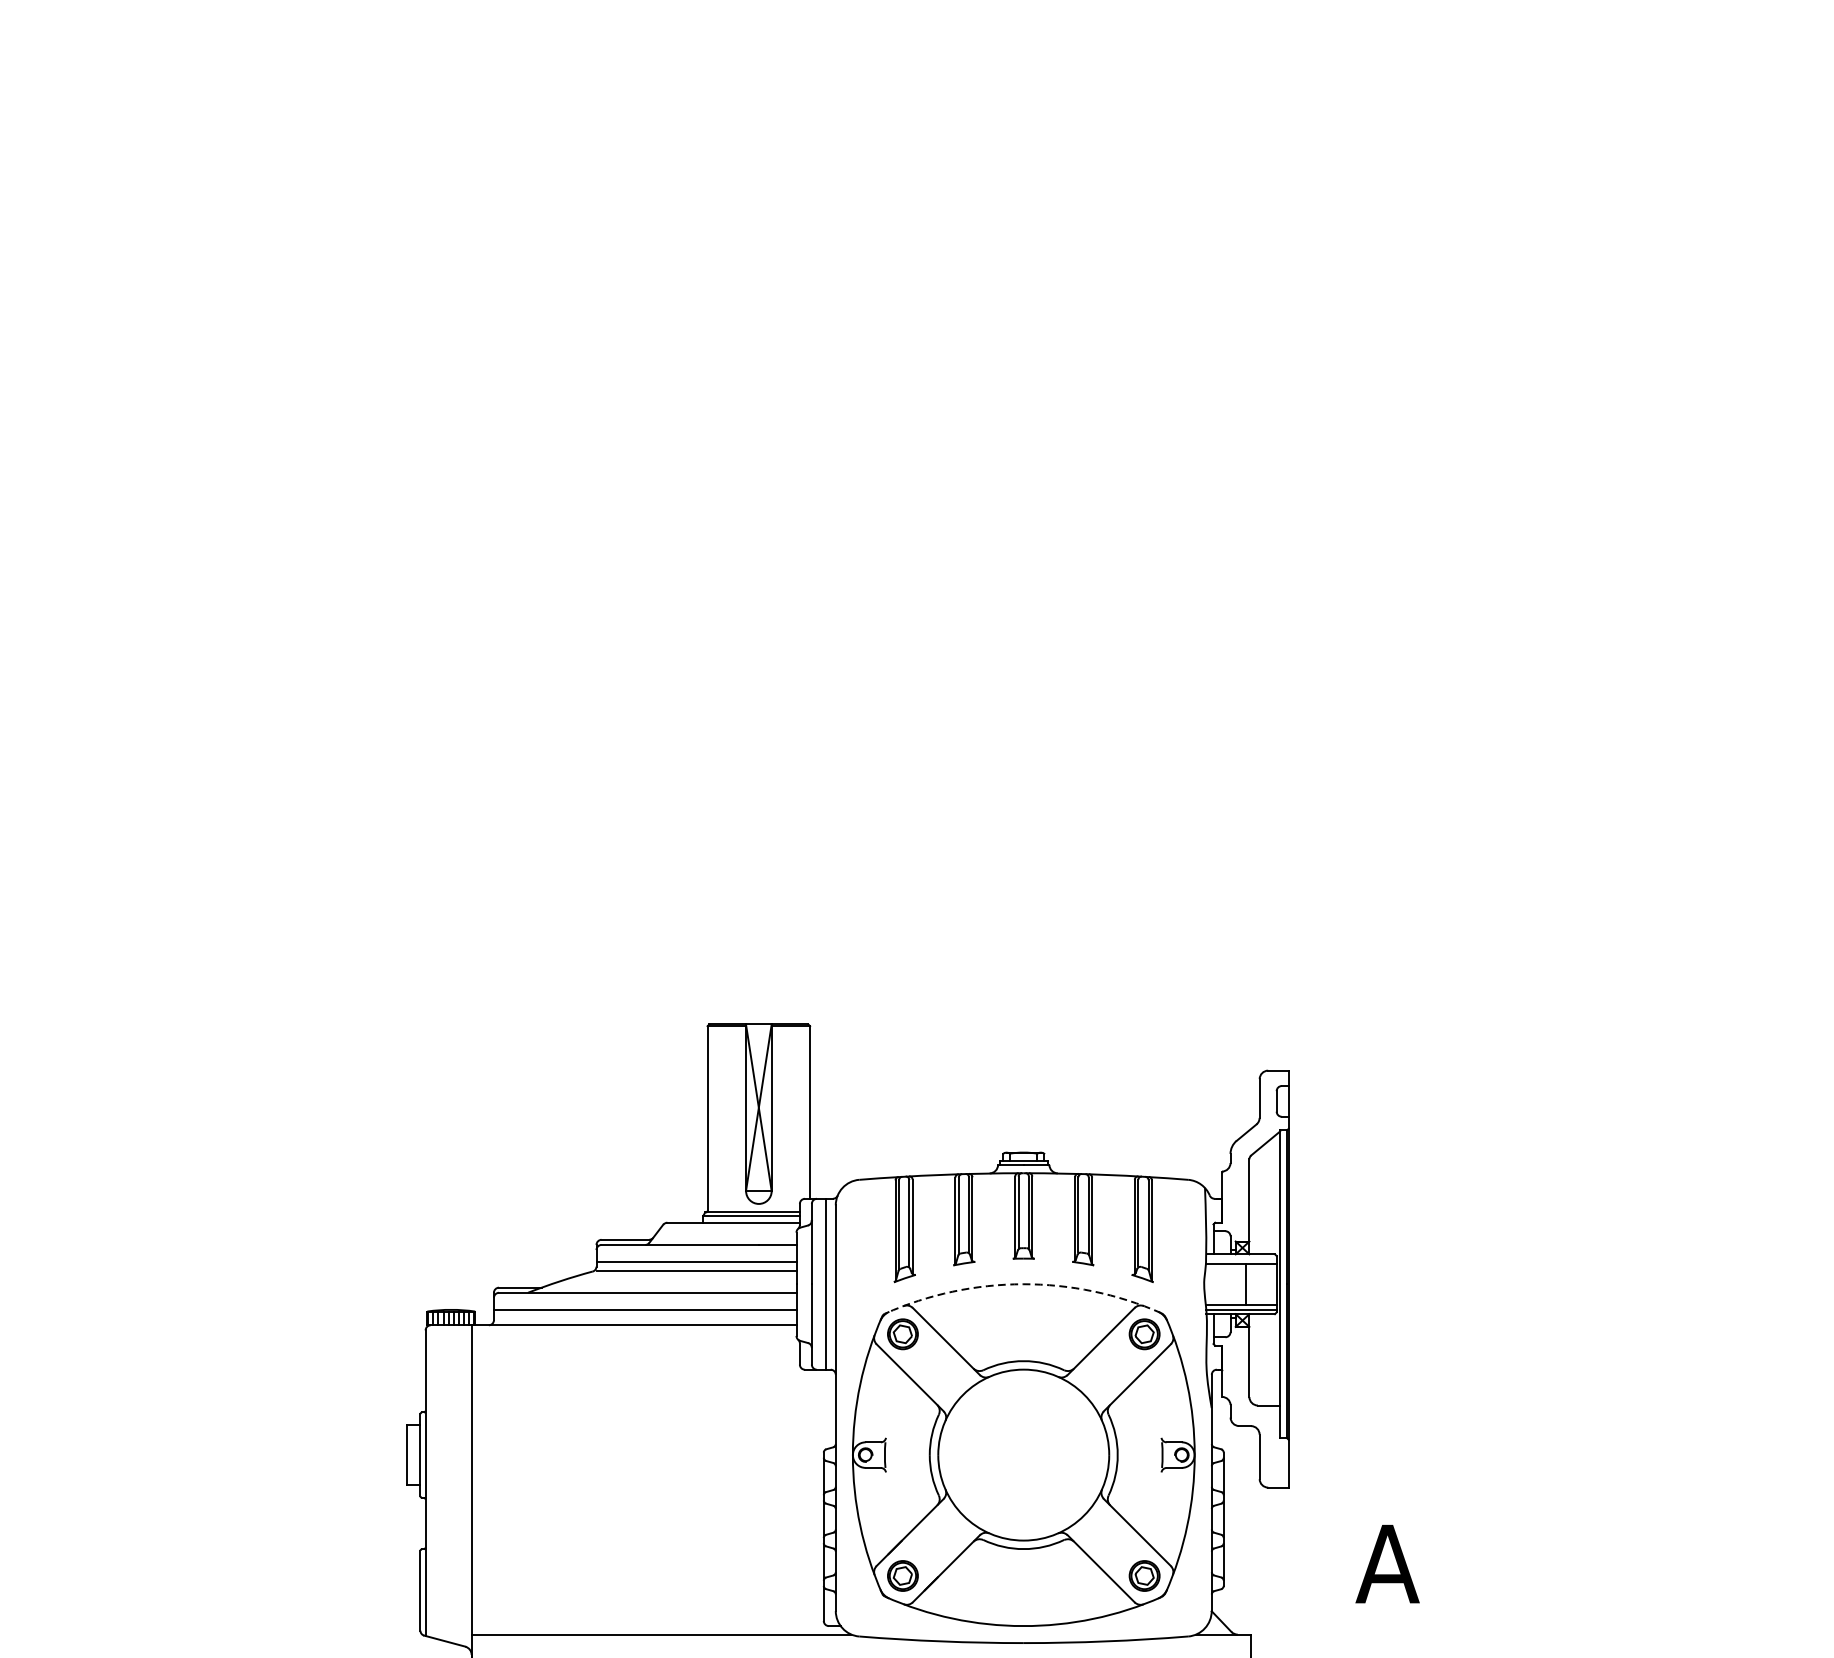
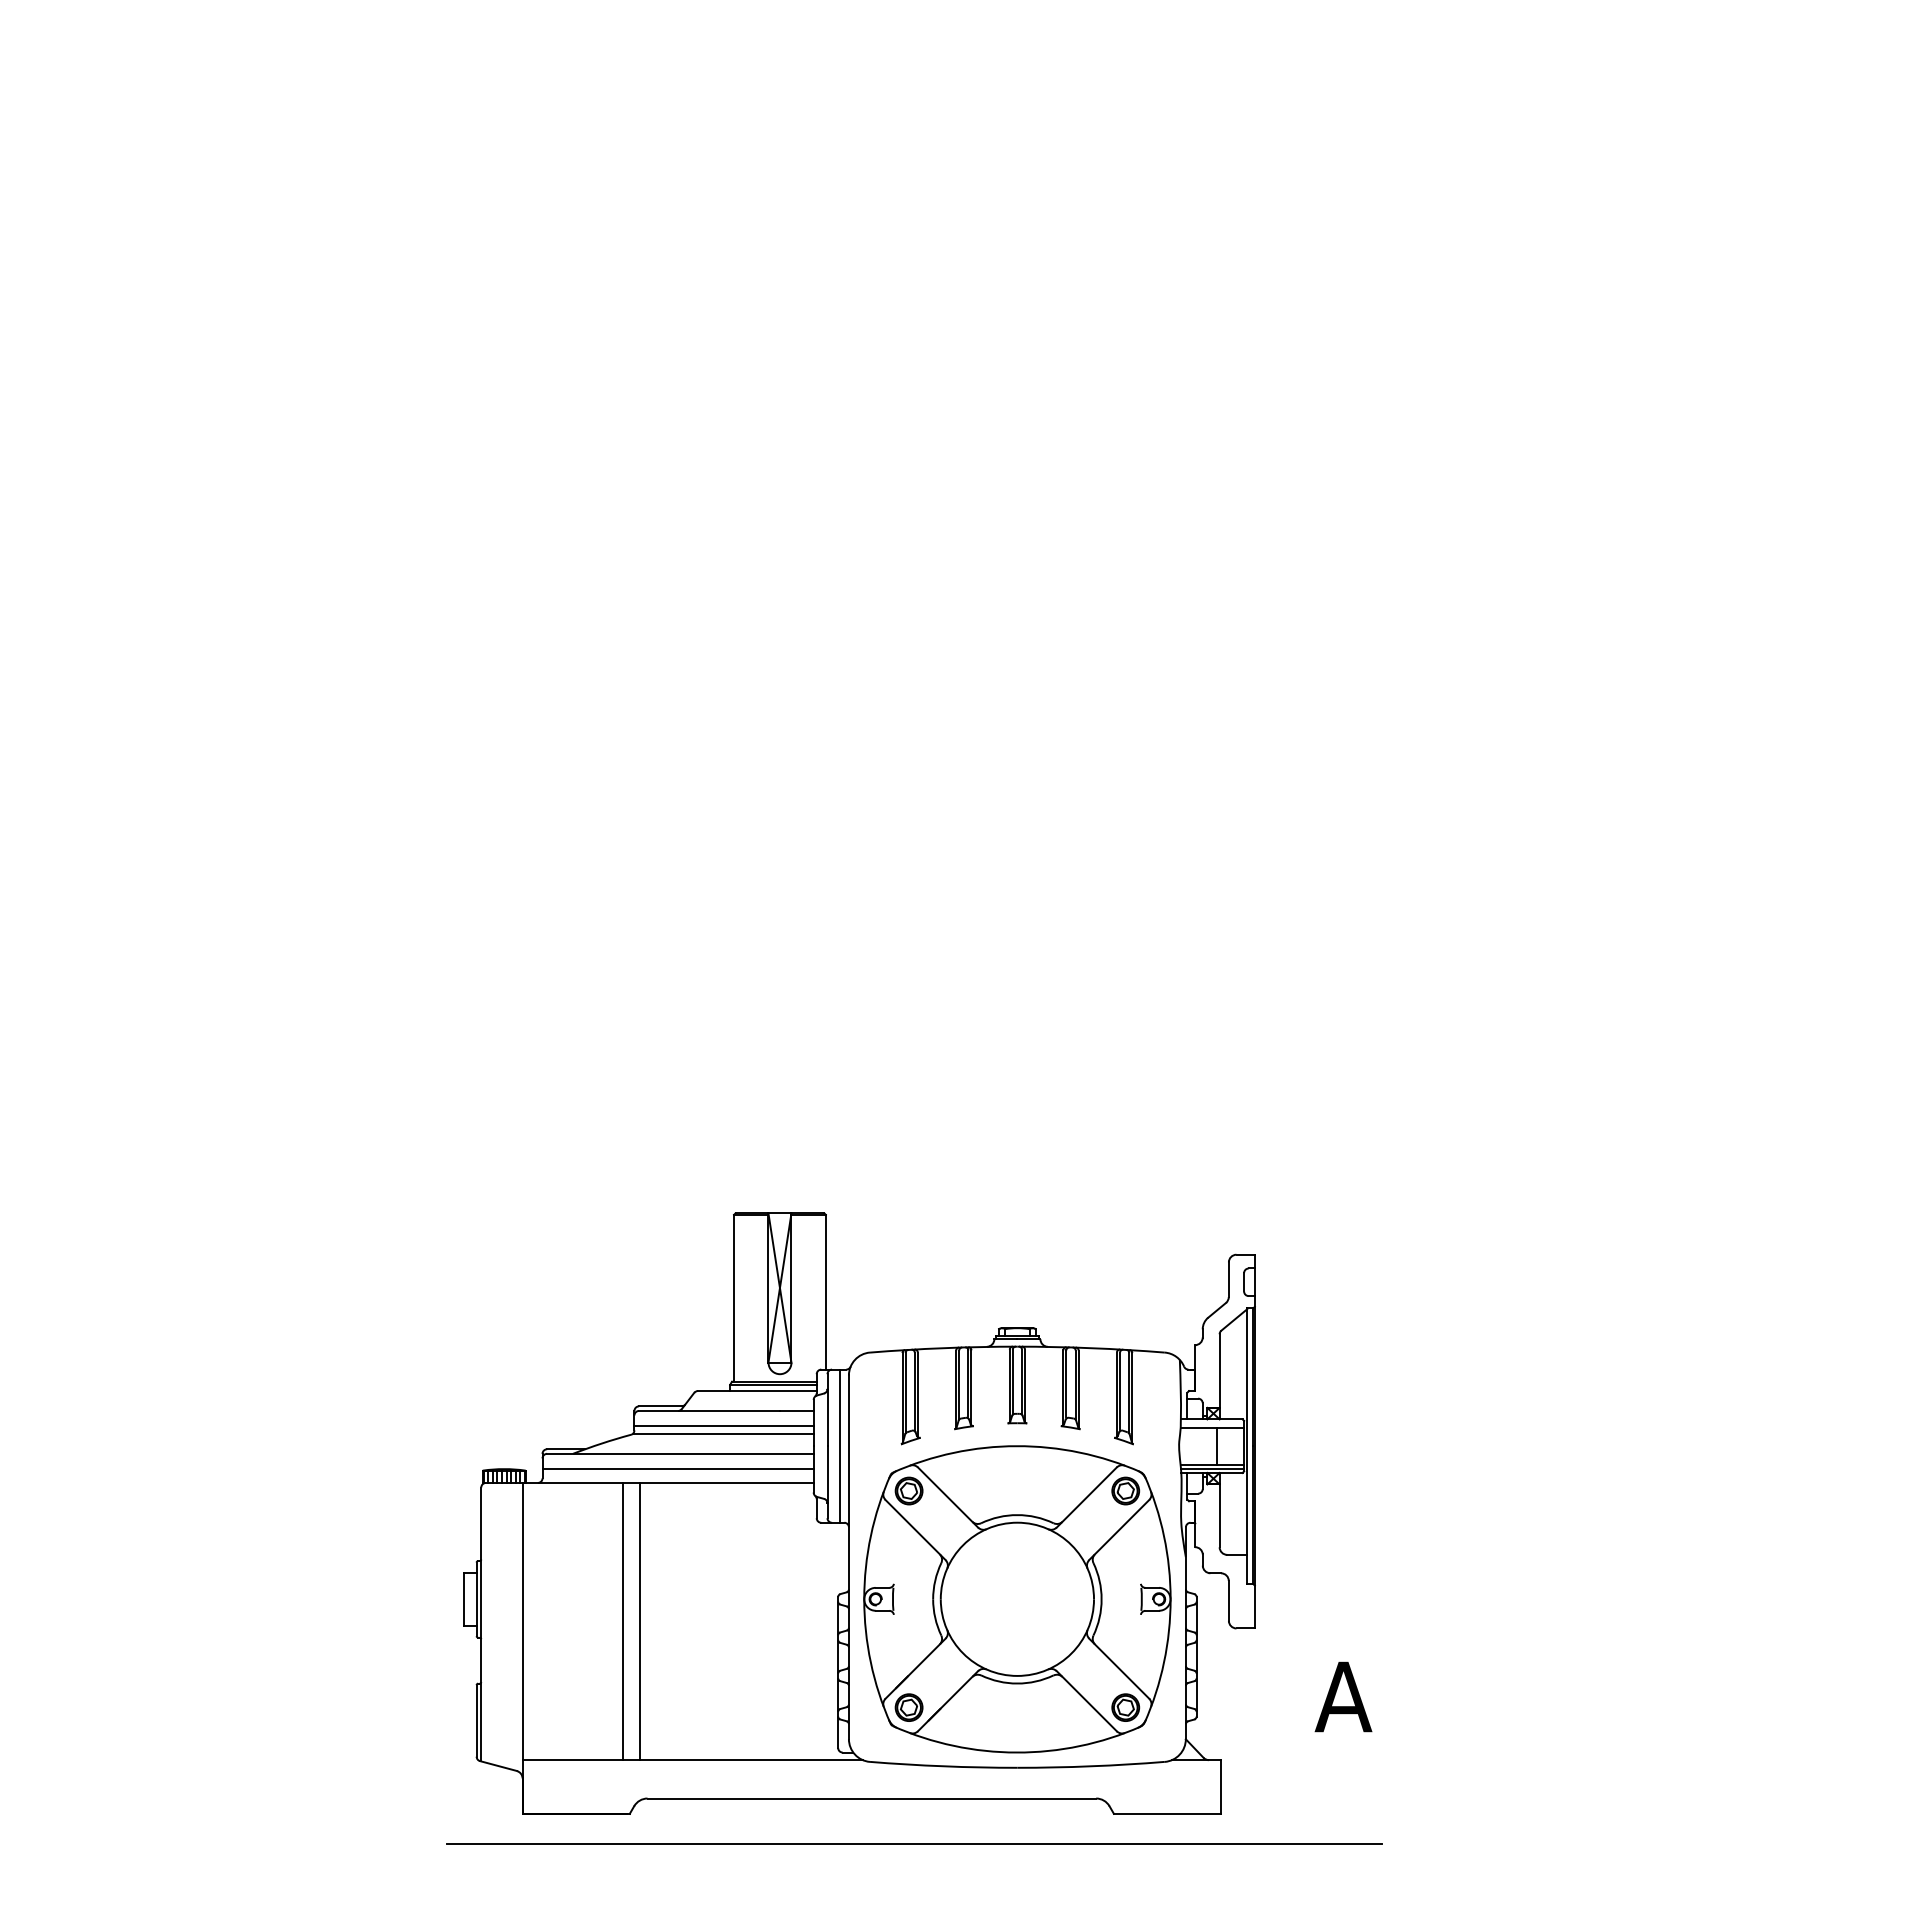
arc: (1022, 1284) -> (1016, 1446), dashed -> solid
line: (583, 1479) -> (622, 1621), added
line: (603, 1479) -> (640, 1621), added

